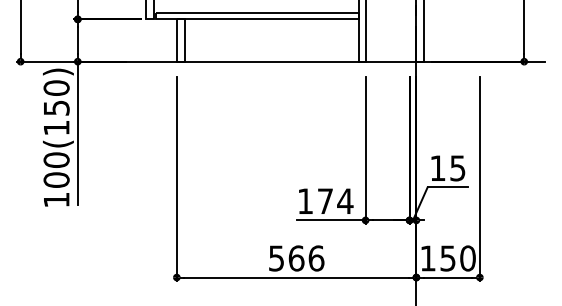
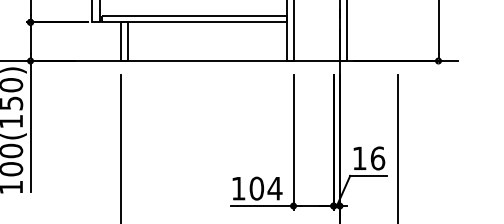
text: (457, 168) -> (377, 158), 15 -> 16
text: (325, 201) -> (256, 188), 174 -> 104

